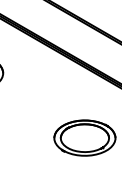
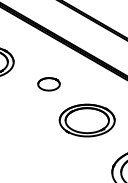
part: (41, 98) -> (48, 84), added

